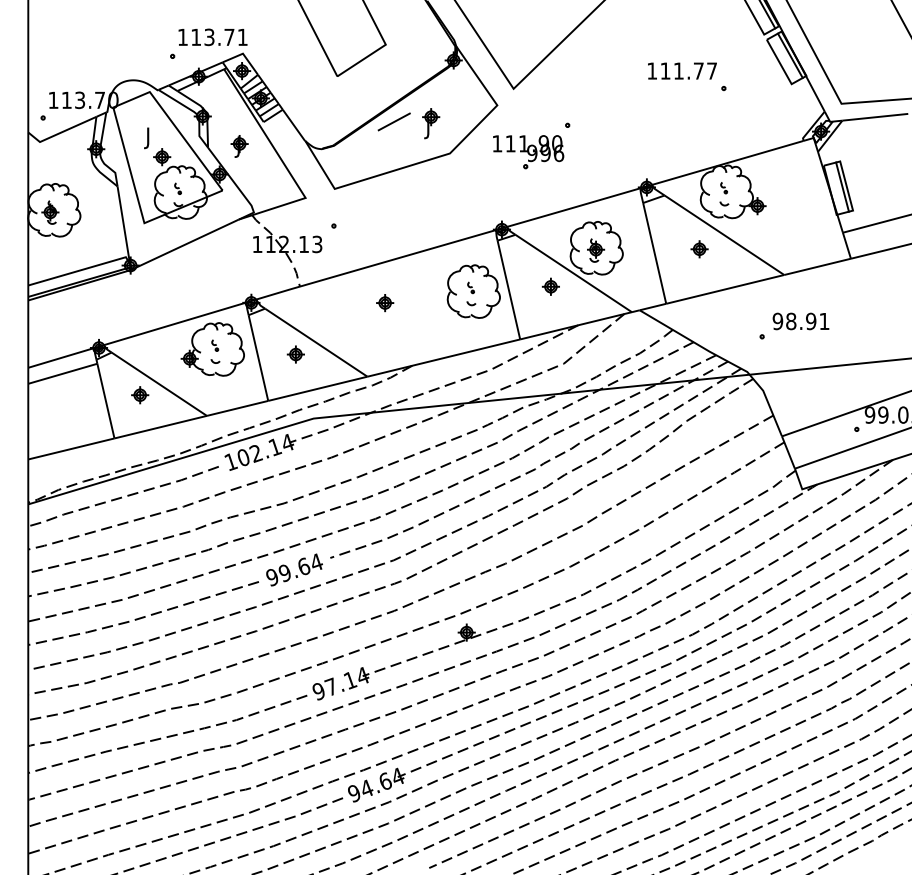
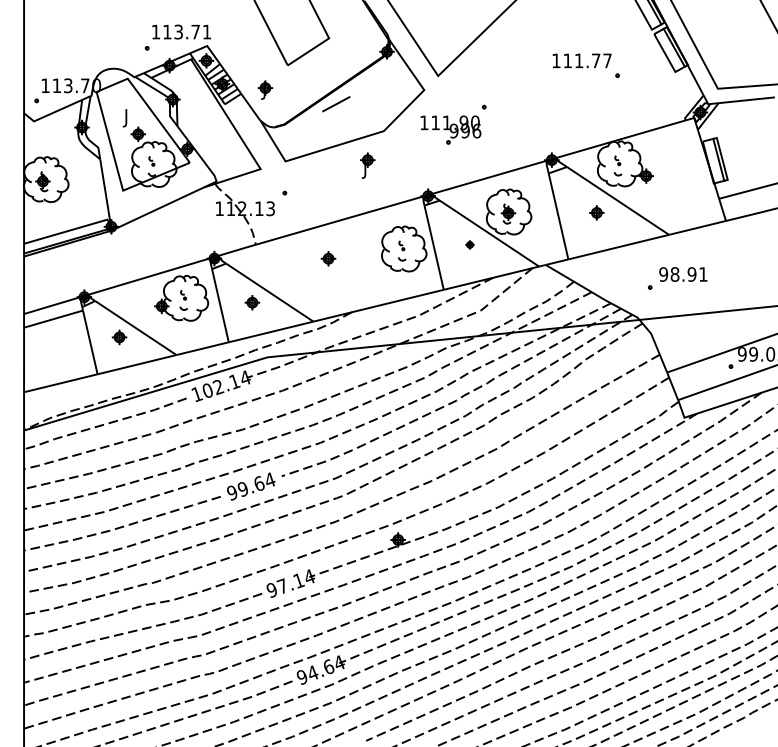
part: (430, 123) -> (367, 165), moved
part: (239, 145) -> (265, 89), moved
part: (550, 286) -> (469, 244), size x0.6

